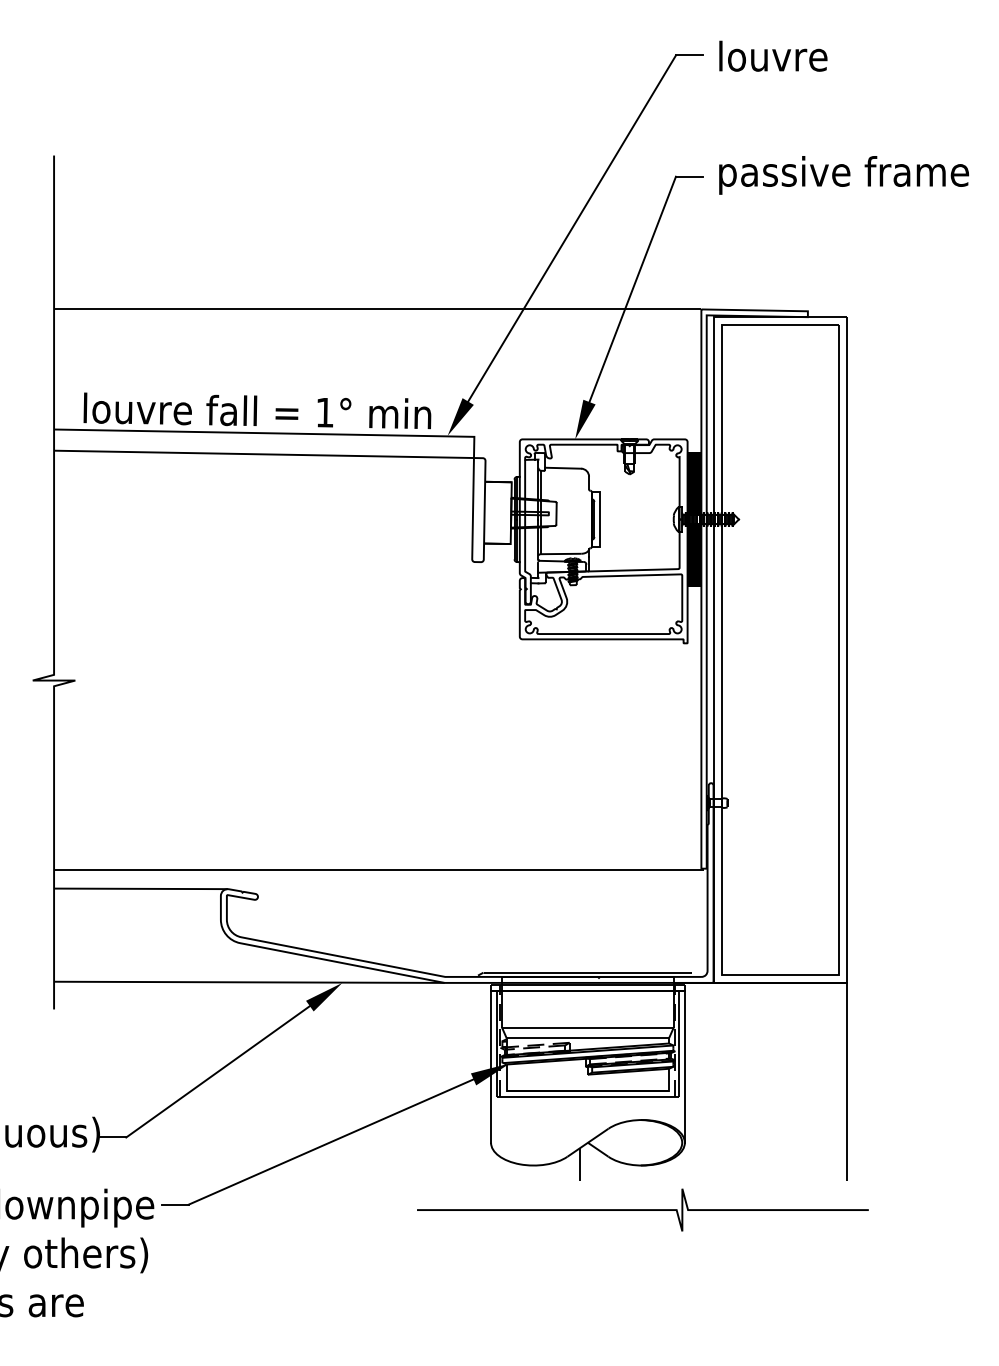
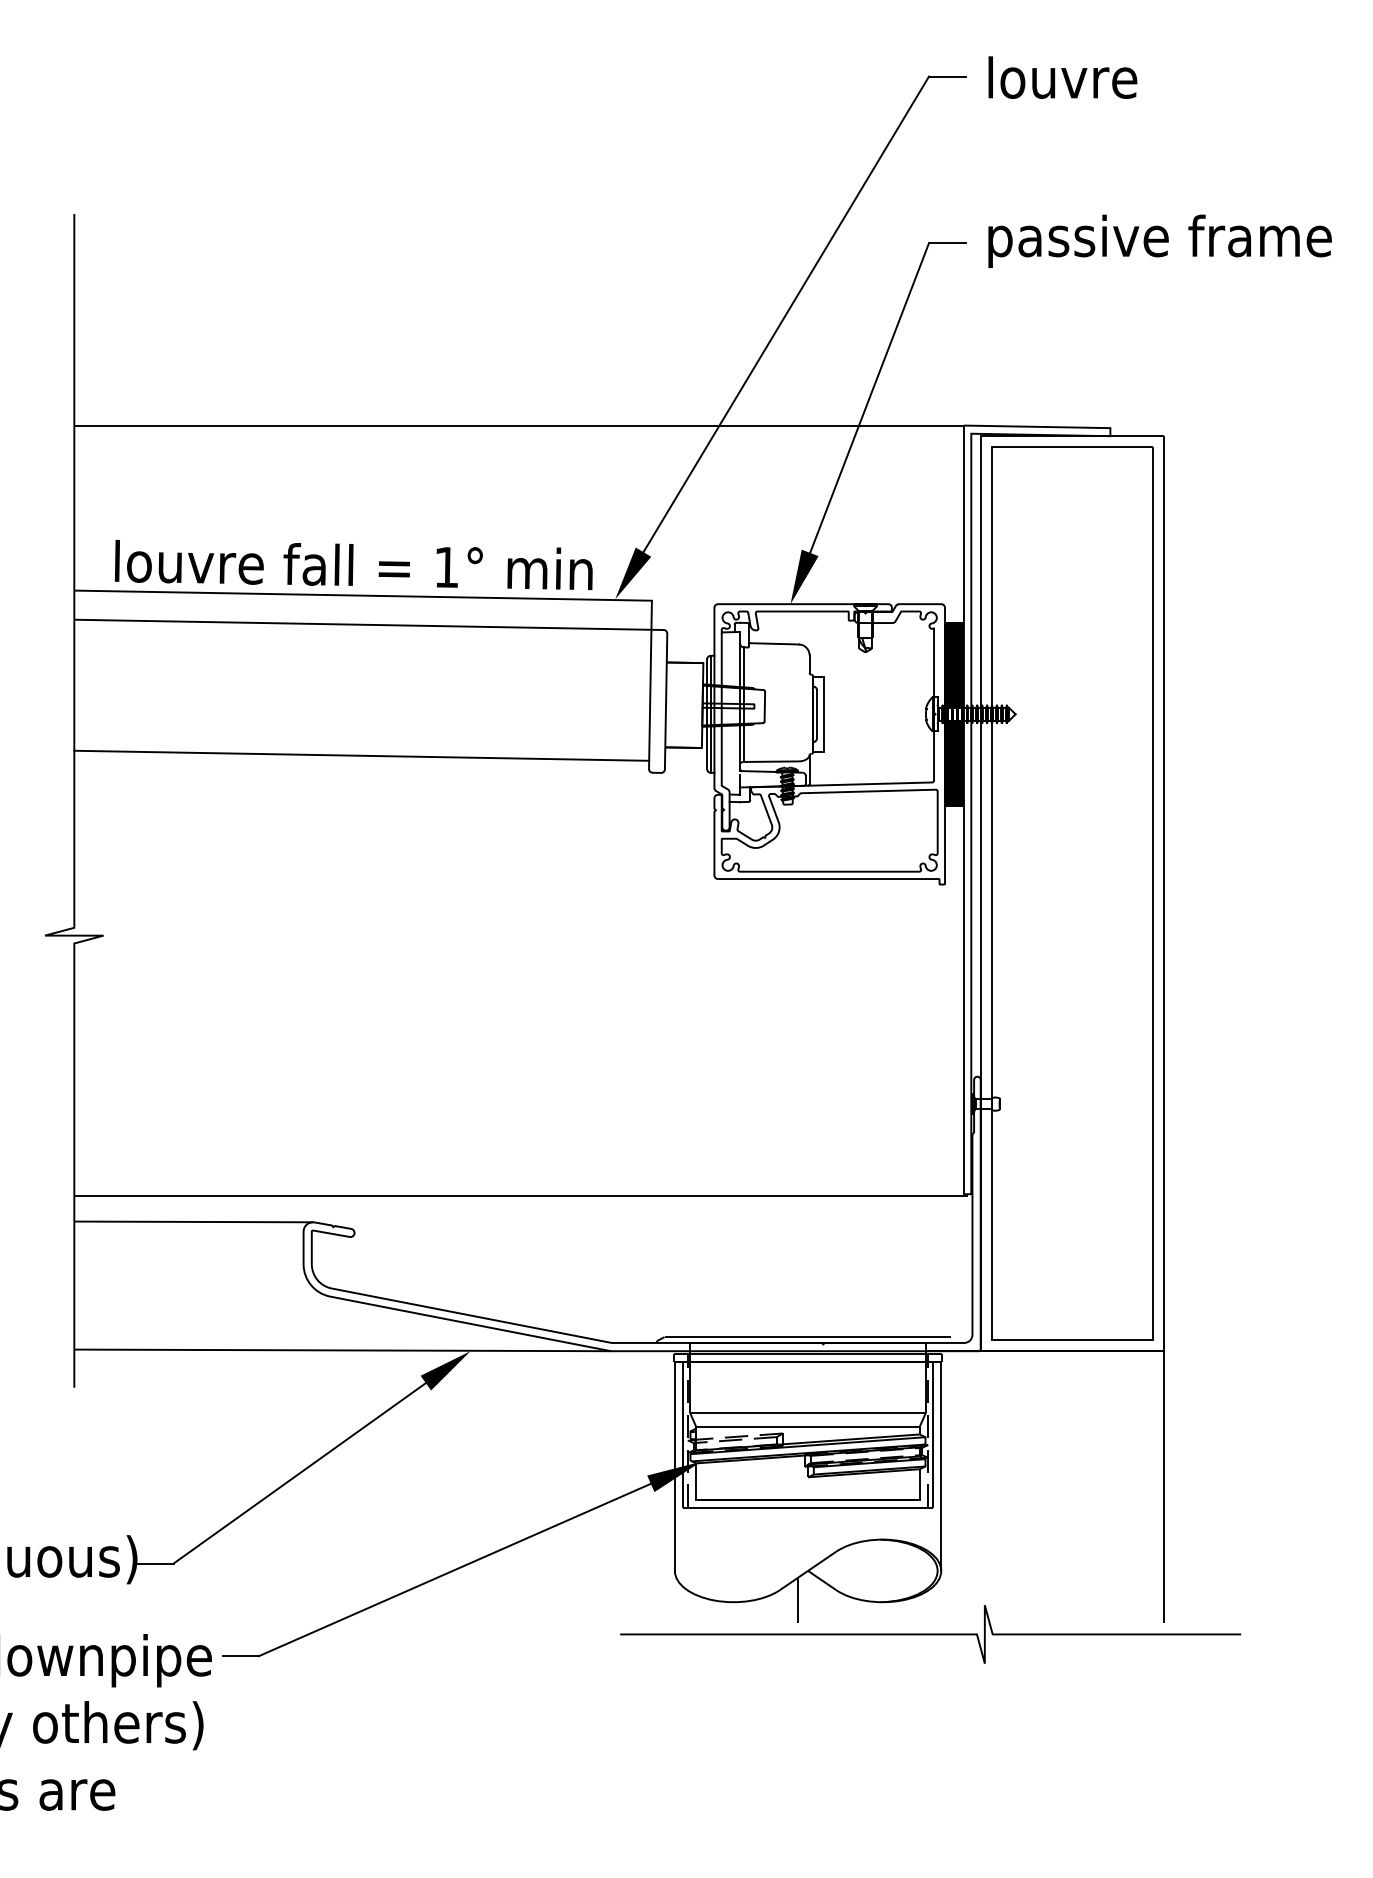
line: (263, 549) -> (361, 755), added
curve: (642, 1210) -> (930, 1634), moved

